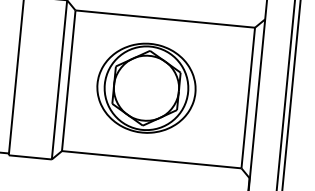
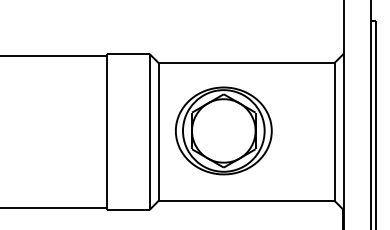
part: (146, 87) -> (223, 130), moved

